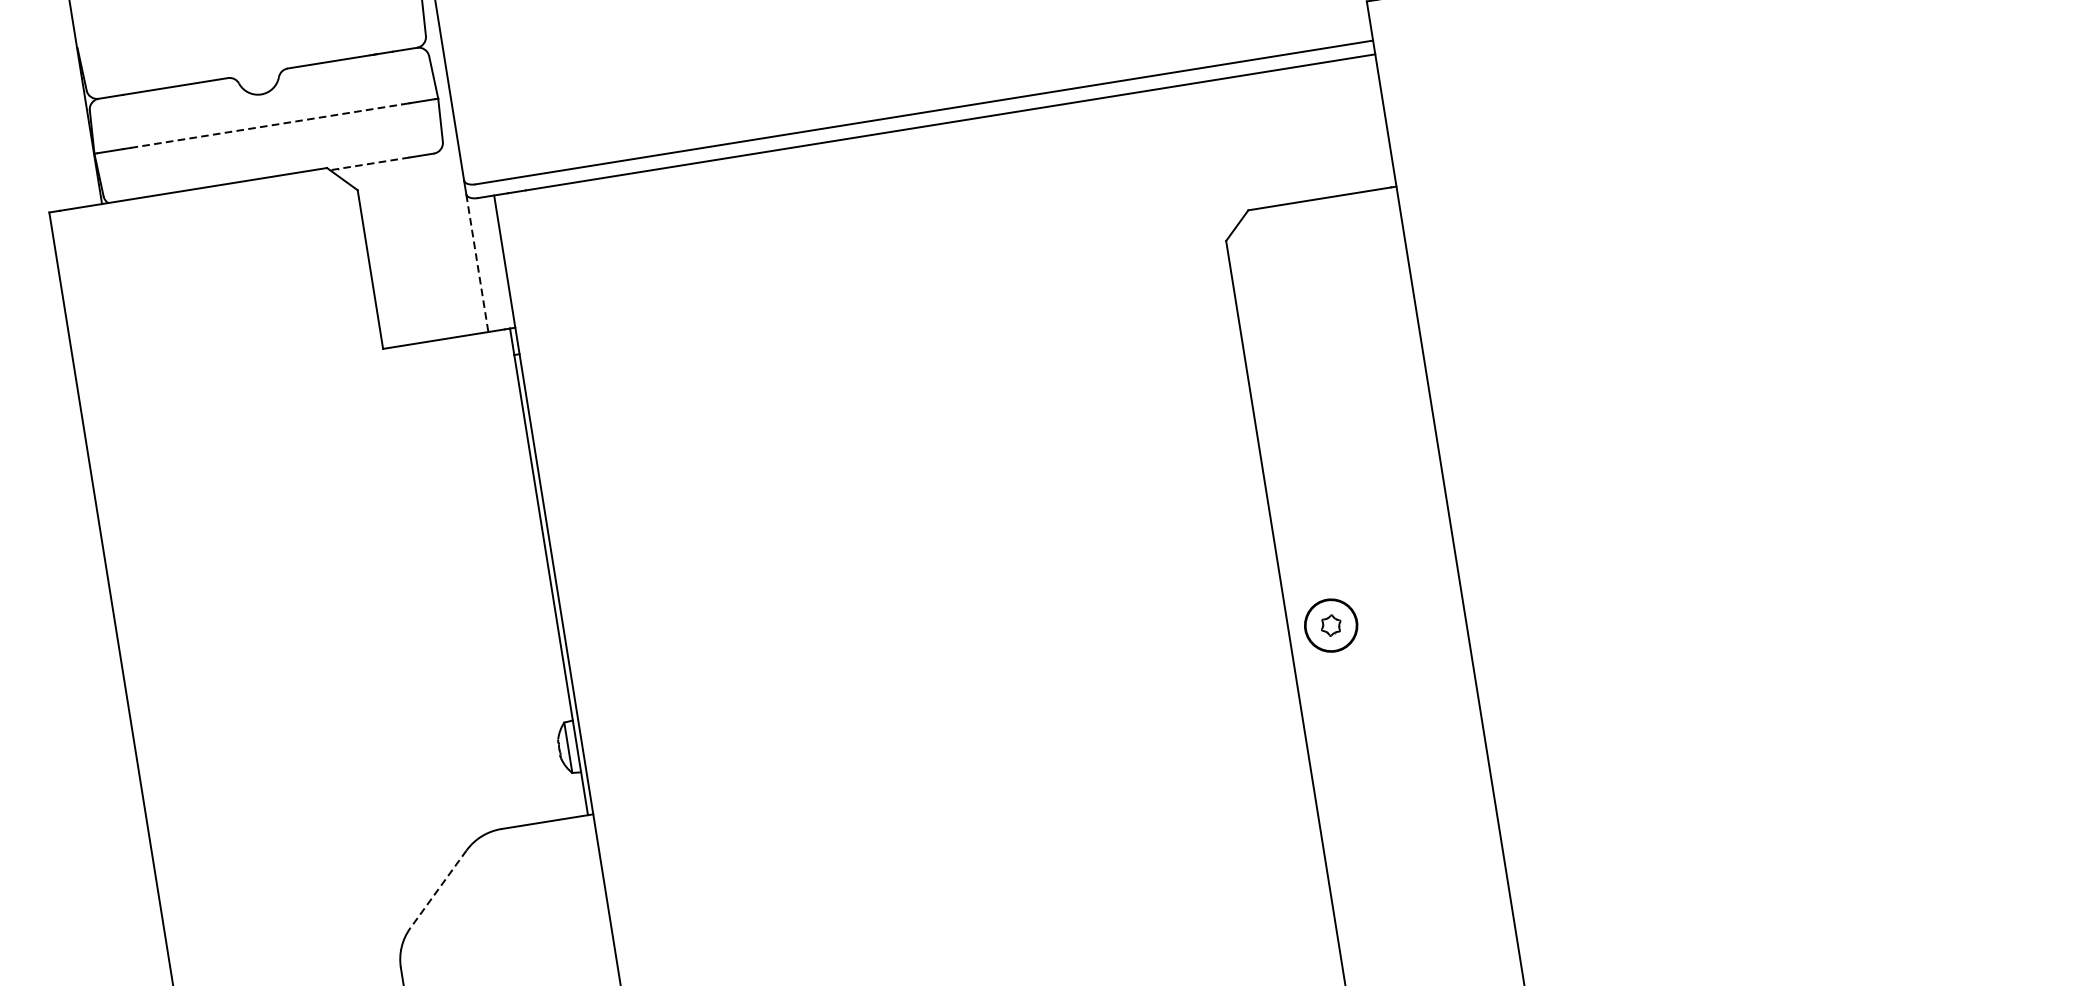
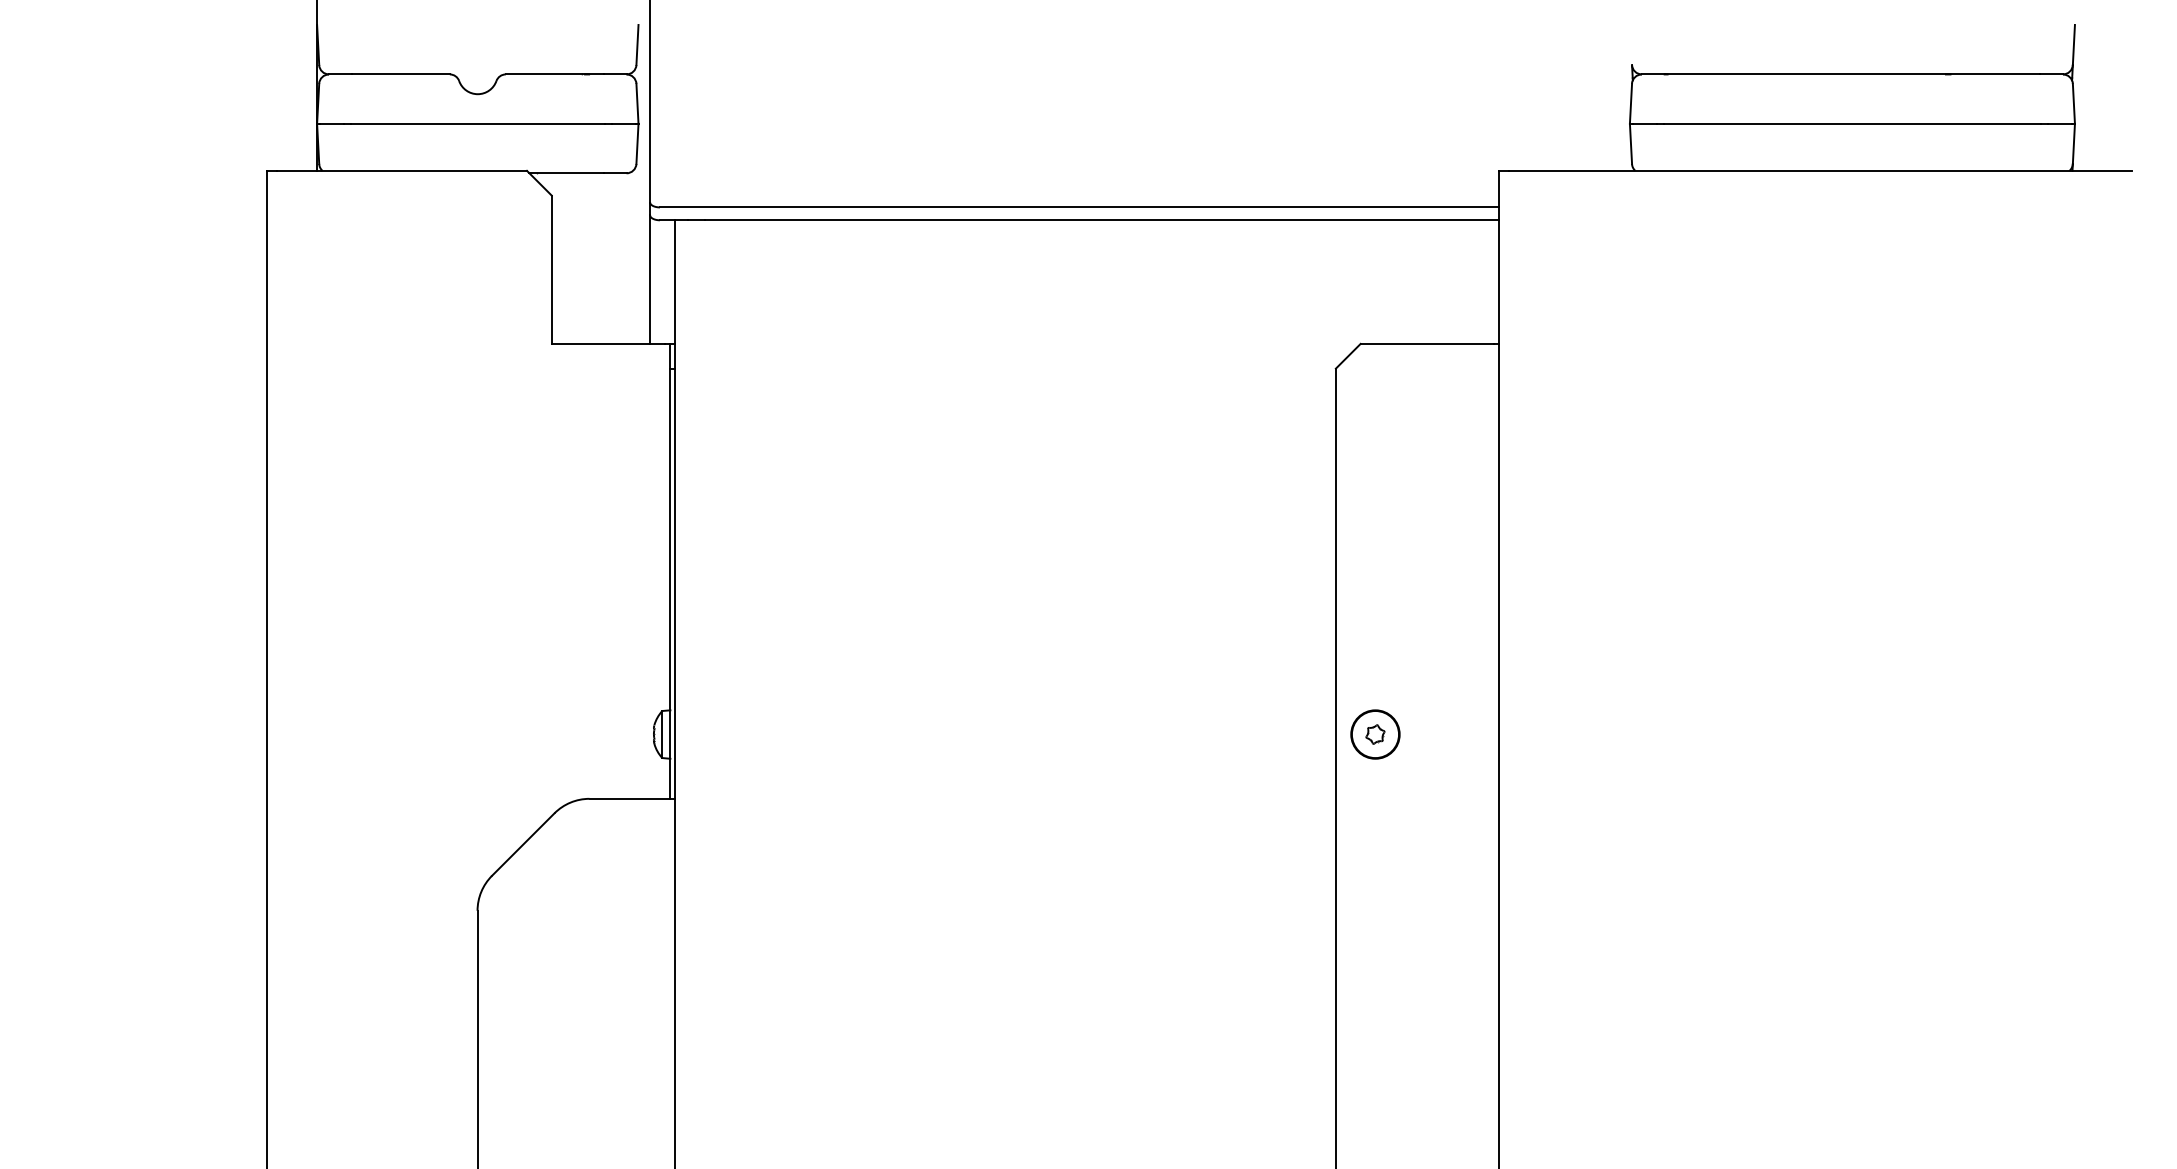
line: (265, 125) -> (477, 123), dashed -> solid
line: (369, 164) -> (566, 173), dashed -> solid
line: (477, 264) -> (650, 280), dashed -> solid
line: (437, 889) -> (522, 844), dashed -> solid

